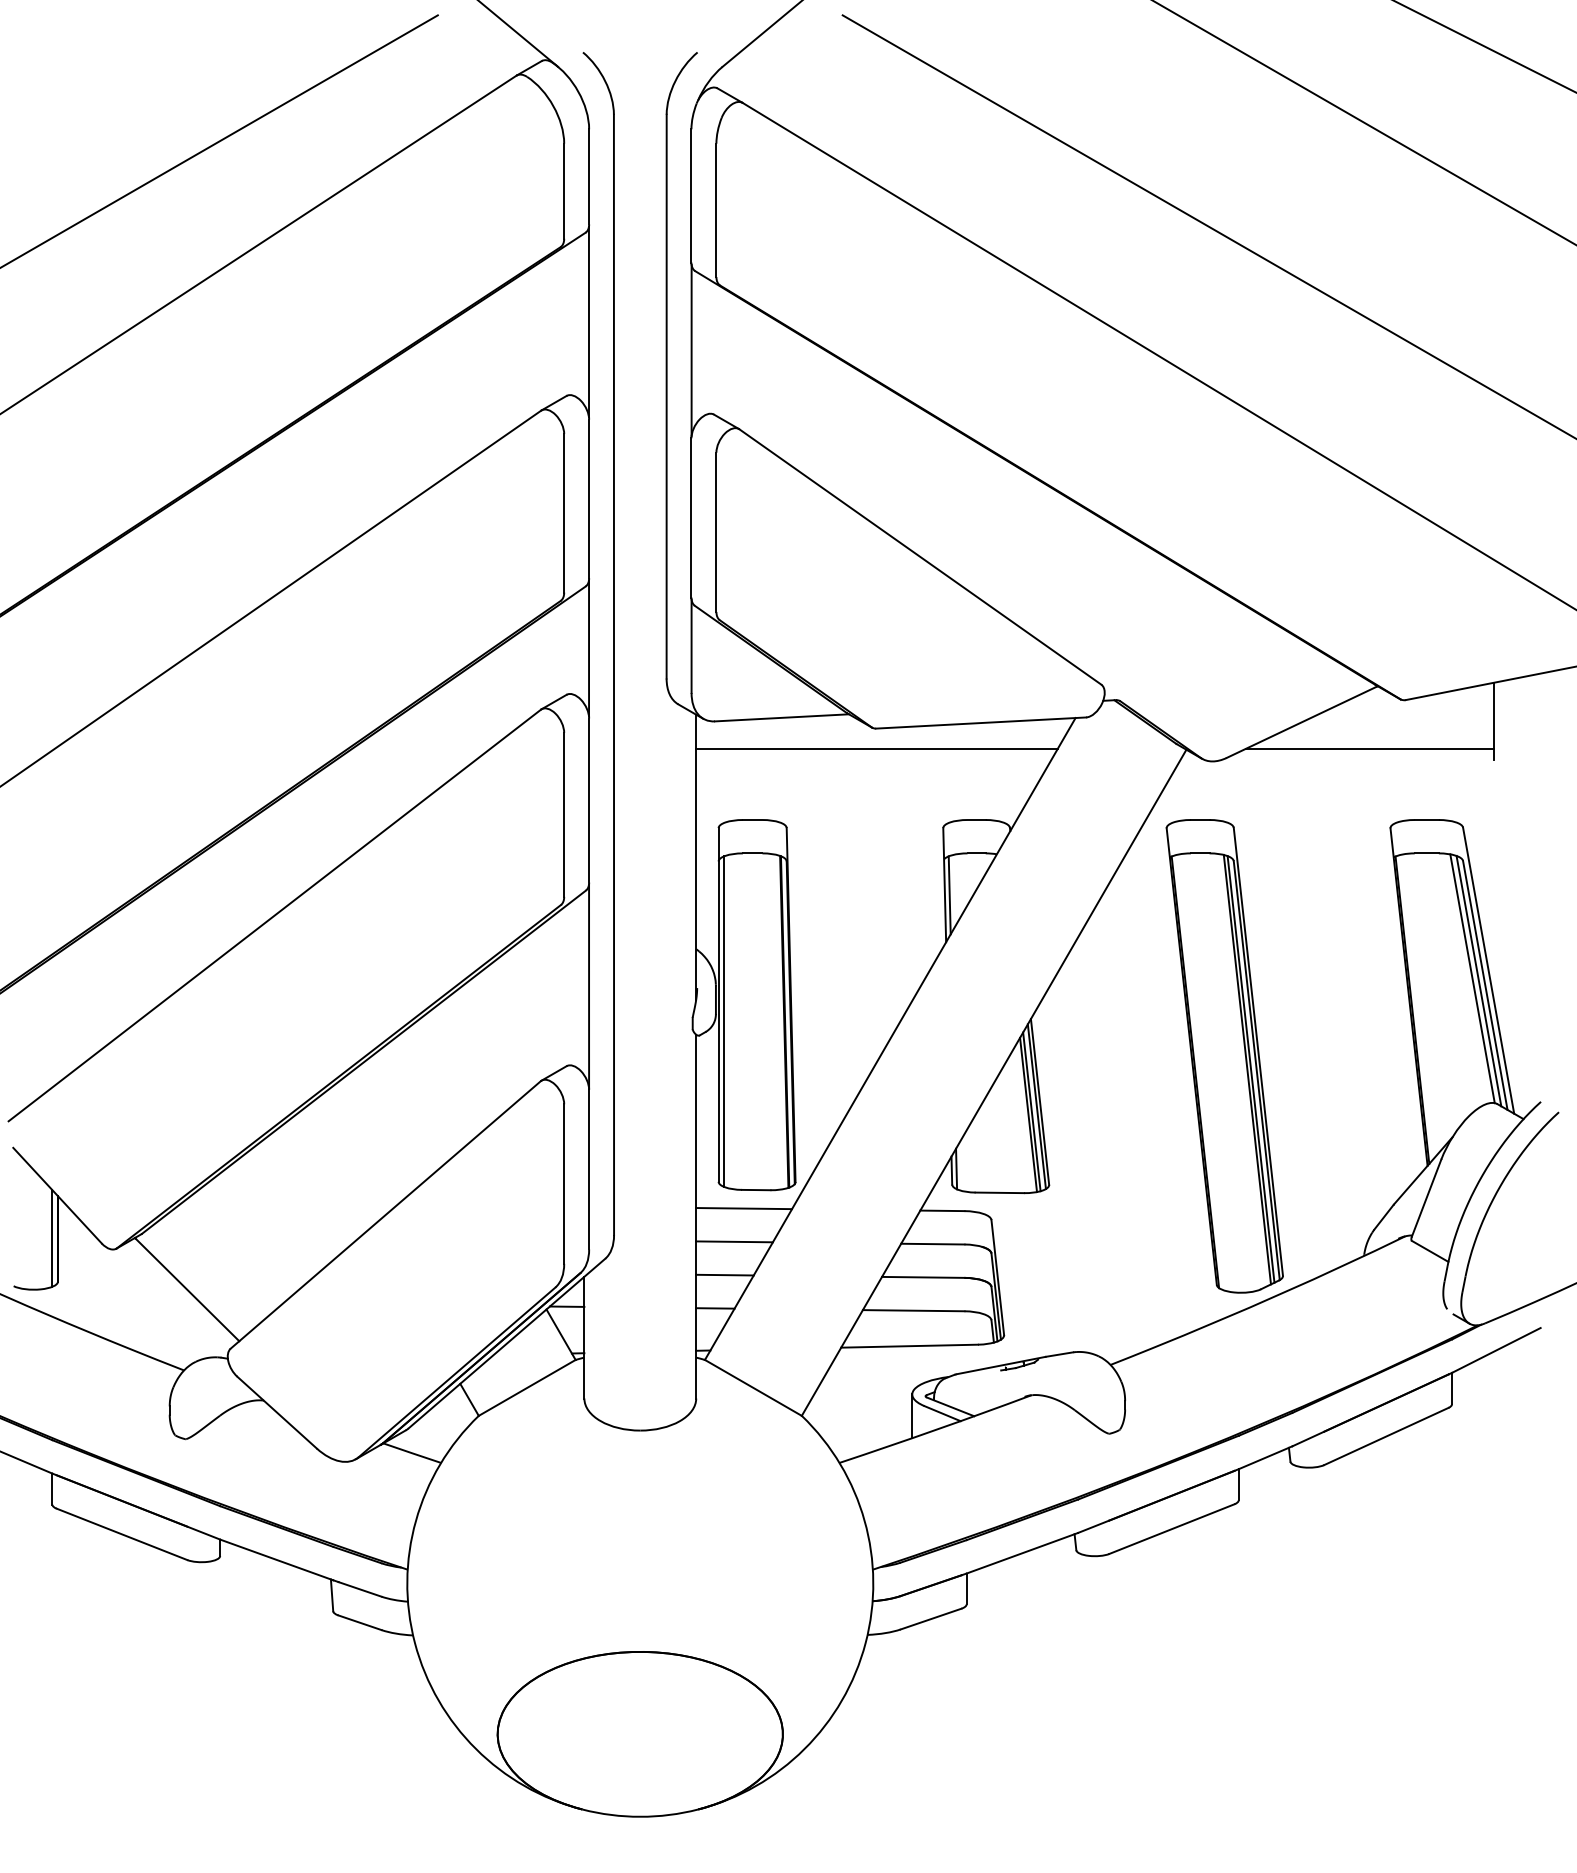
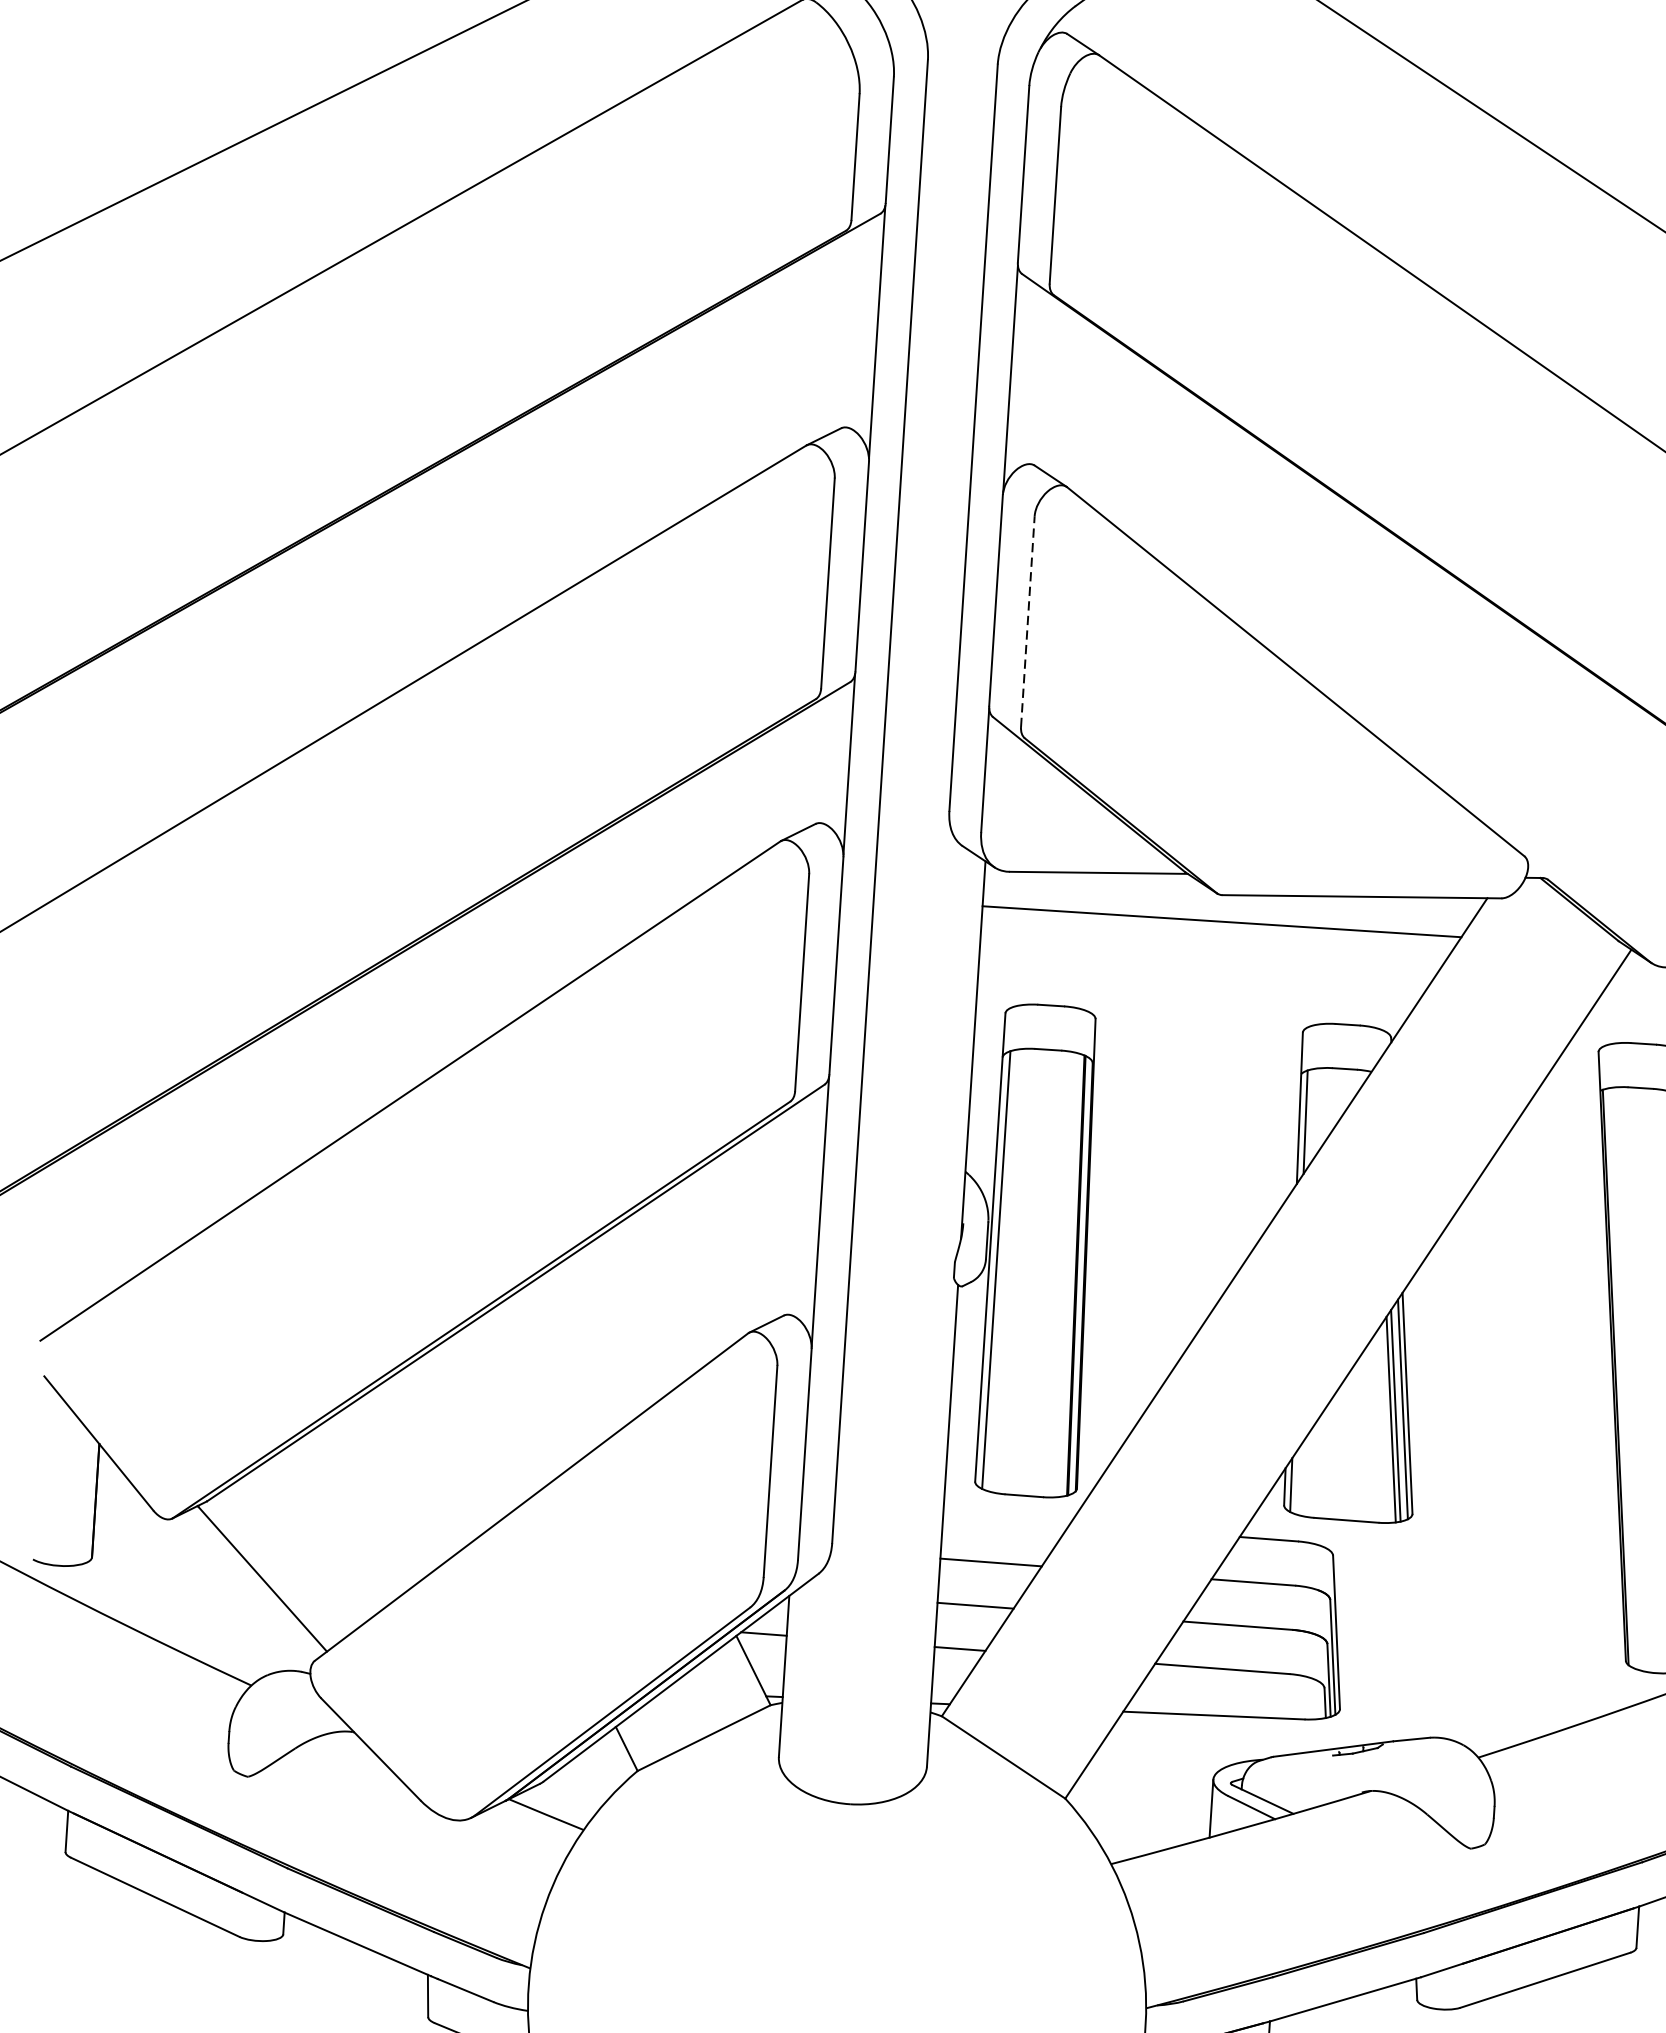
line: (716, 532) -> (1027, 621), solid -> dashed
line: (744, 1208) -> (1007, 1519), removed
line: (52, 1238) -> (88, 1499), removed

